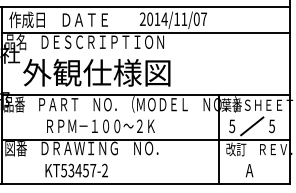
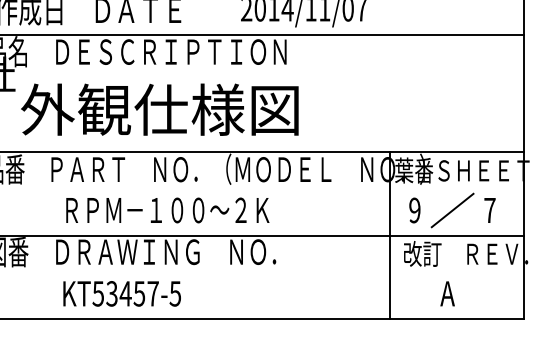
text: (232, 125) -> (415, 208), 5 -> 9
text: (272, 126) -> (490, 210), 5 -> 7
text: (104, 170) -> (174, 293), KT53457-2 -> KT53457-5

